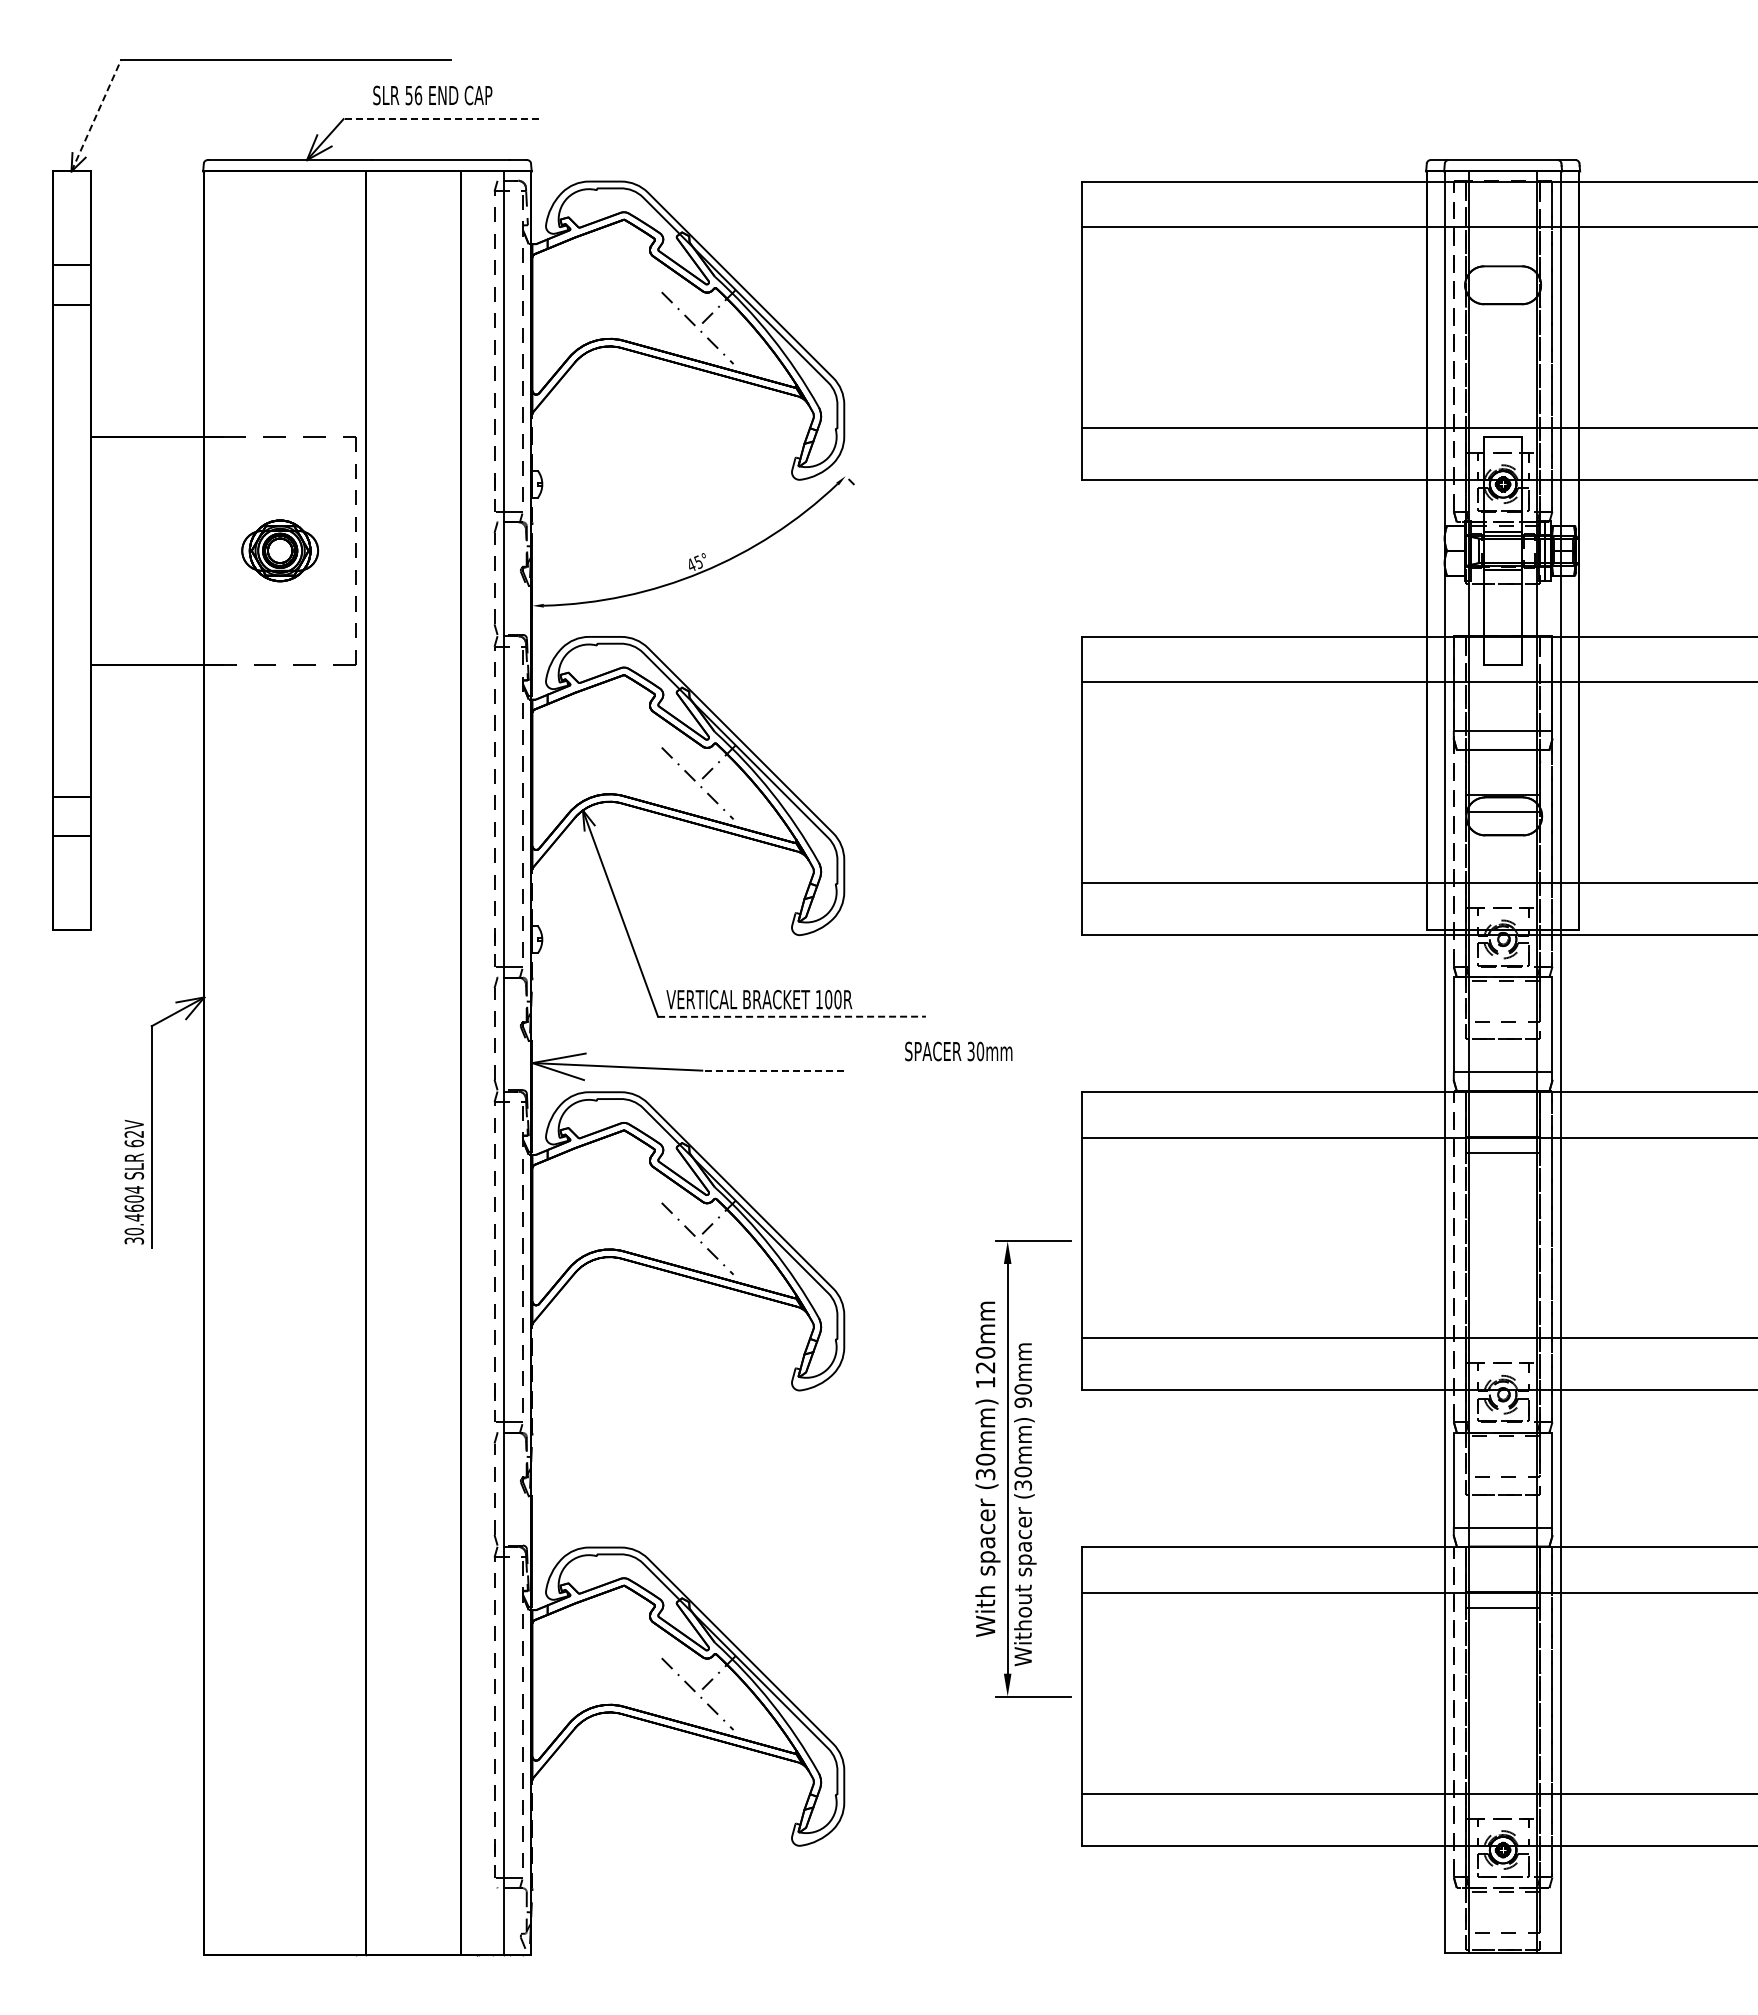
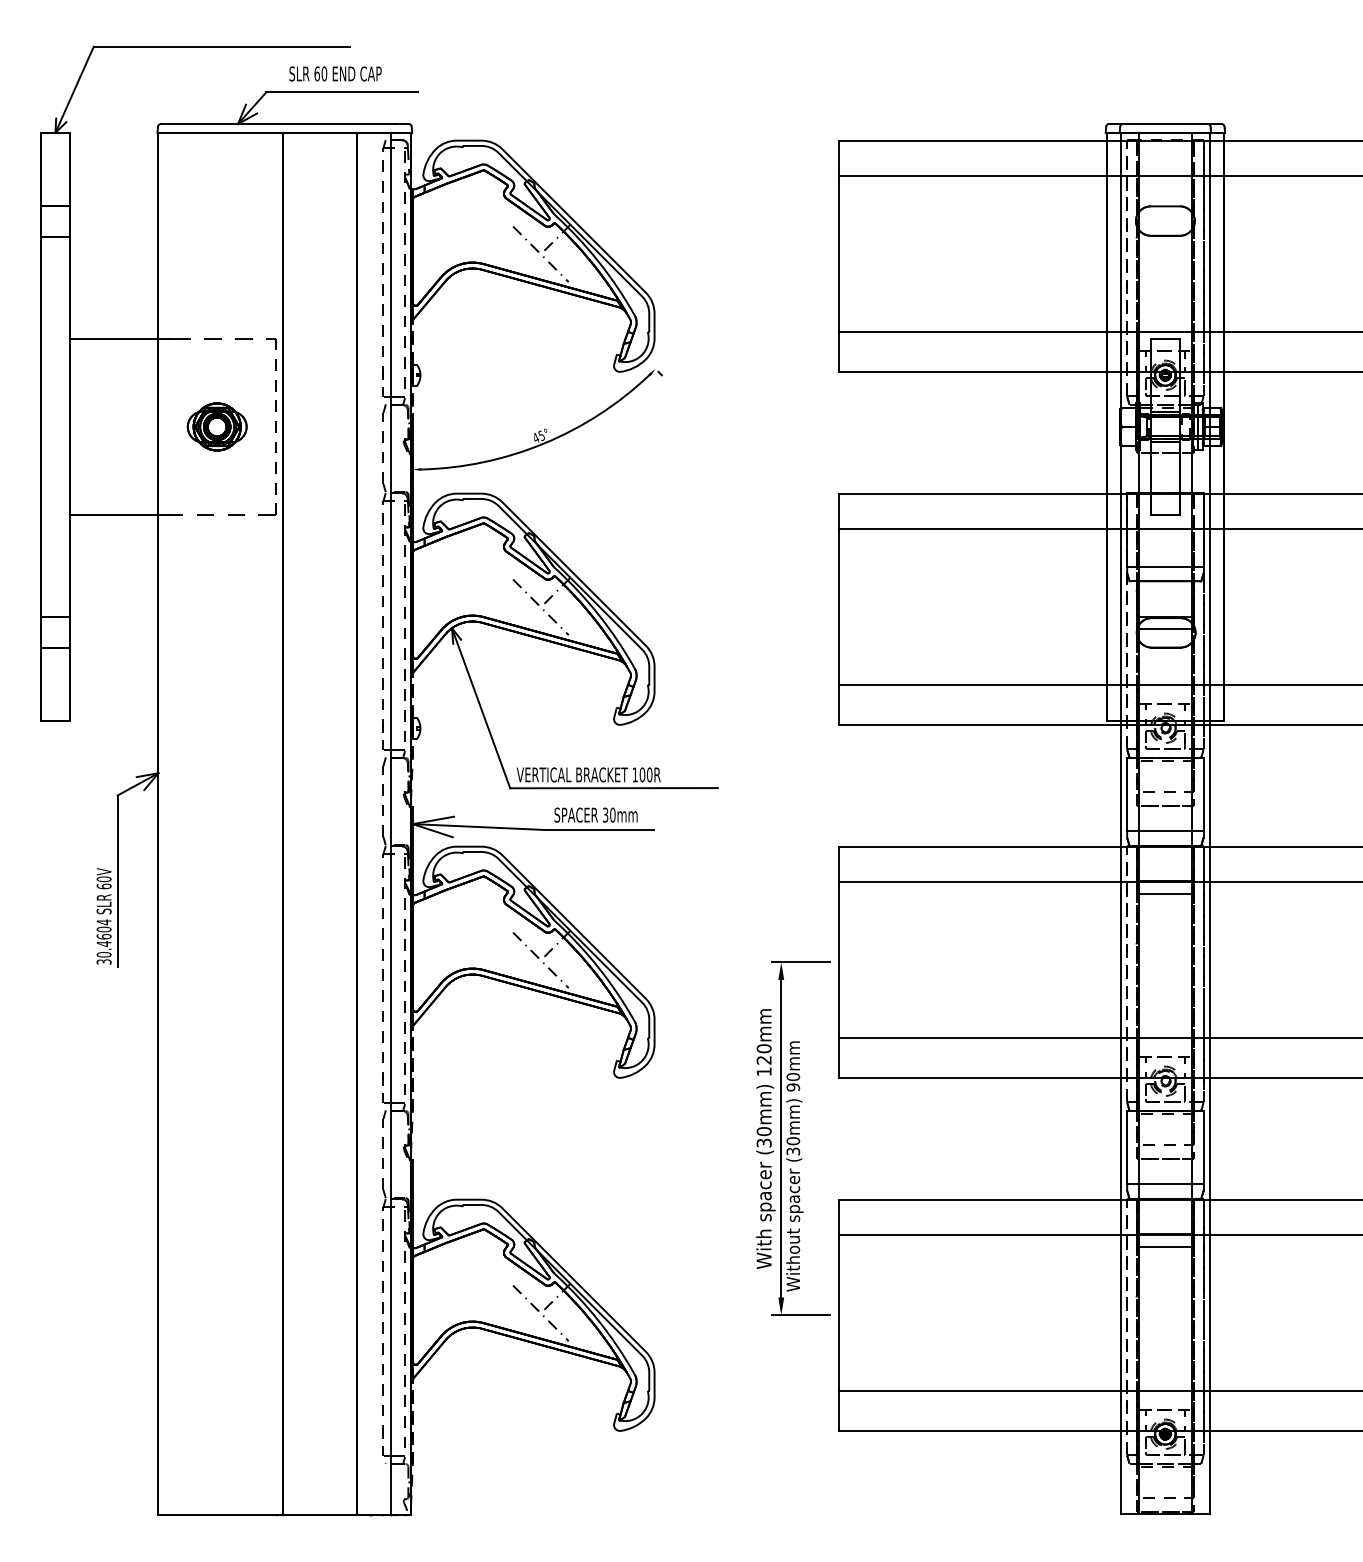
text: (413, 95) -> (320, 73), 56 -> 60
line: (96, 115) -> (74, 89), dashed -> solid
line: (441, 119) -> (342, 92), dashed -> solid
line: (792, 1016) -> (614, 787), dashed -> solid
text: (958, 1051) -> (595, 815), moved
line: (773, 1070) -> (599, 829), dashed -> solid
text: (134, 1133) -> (104, 878), 62V -> 60V

